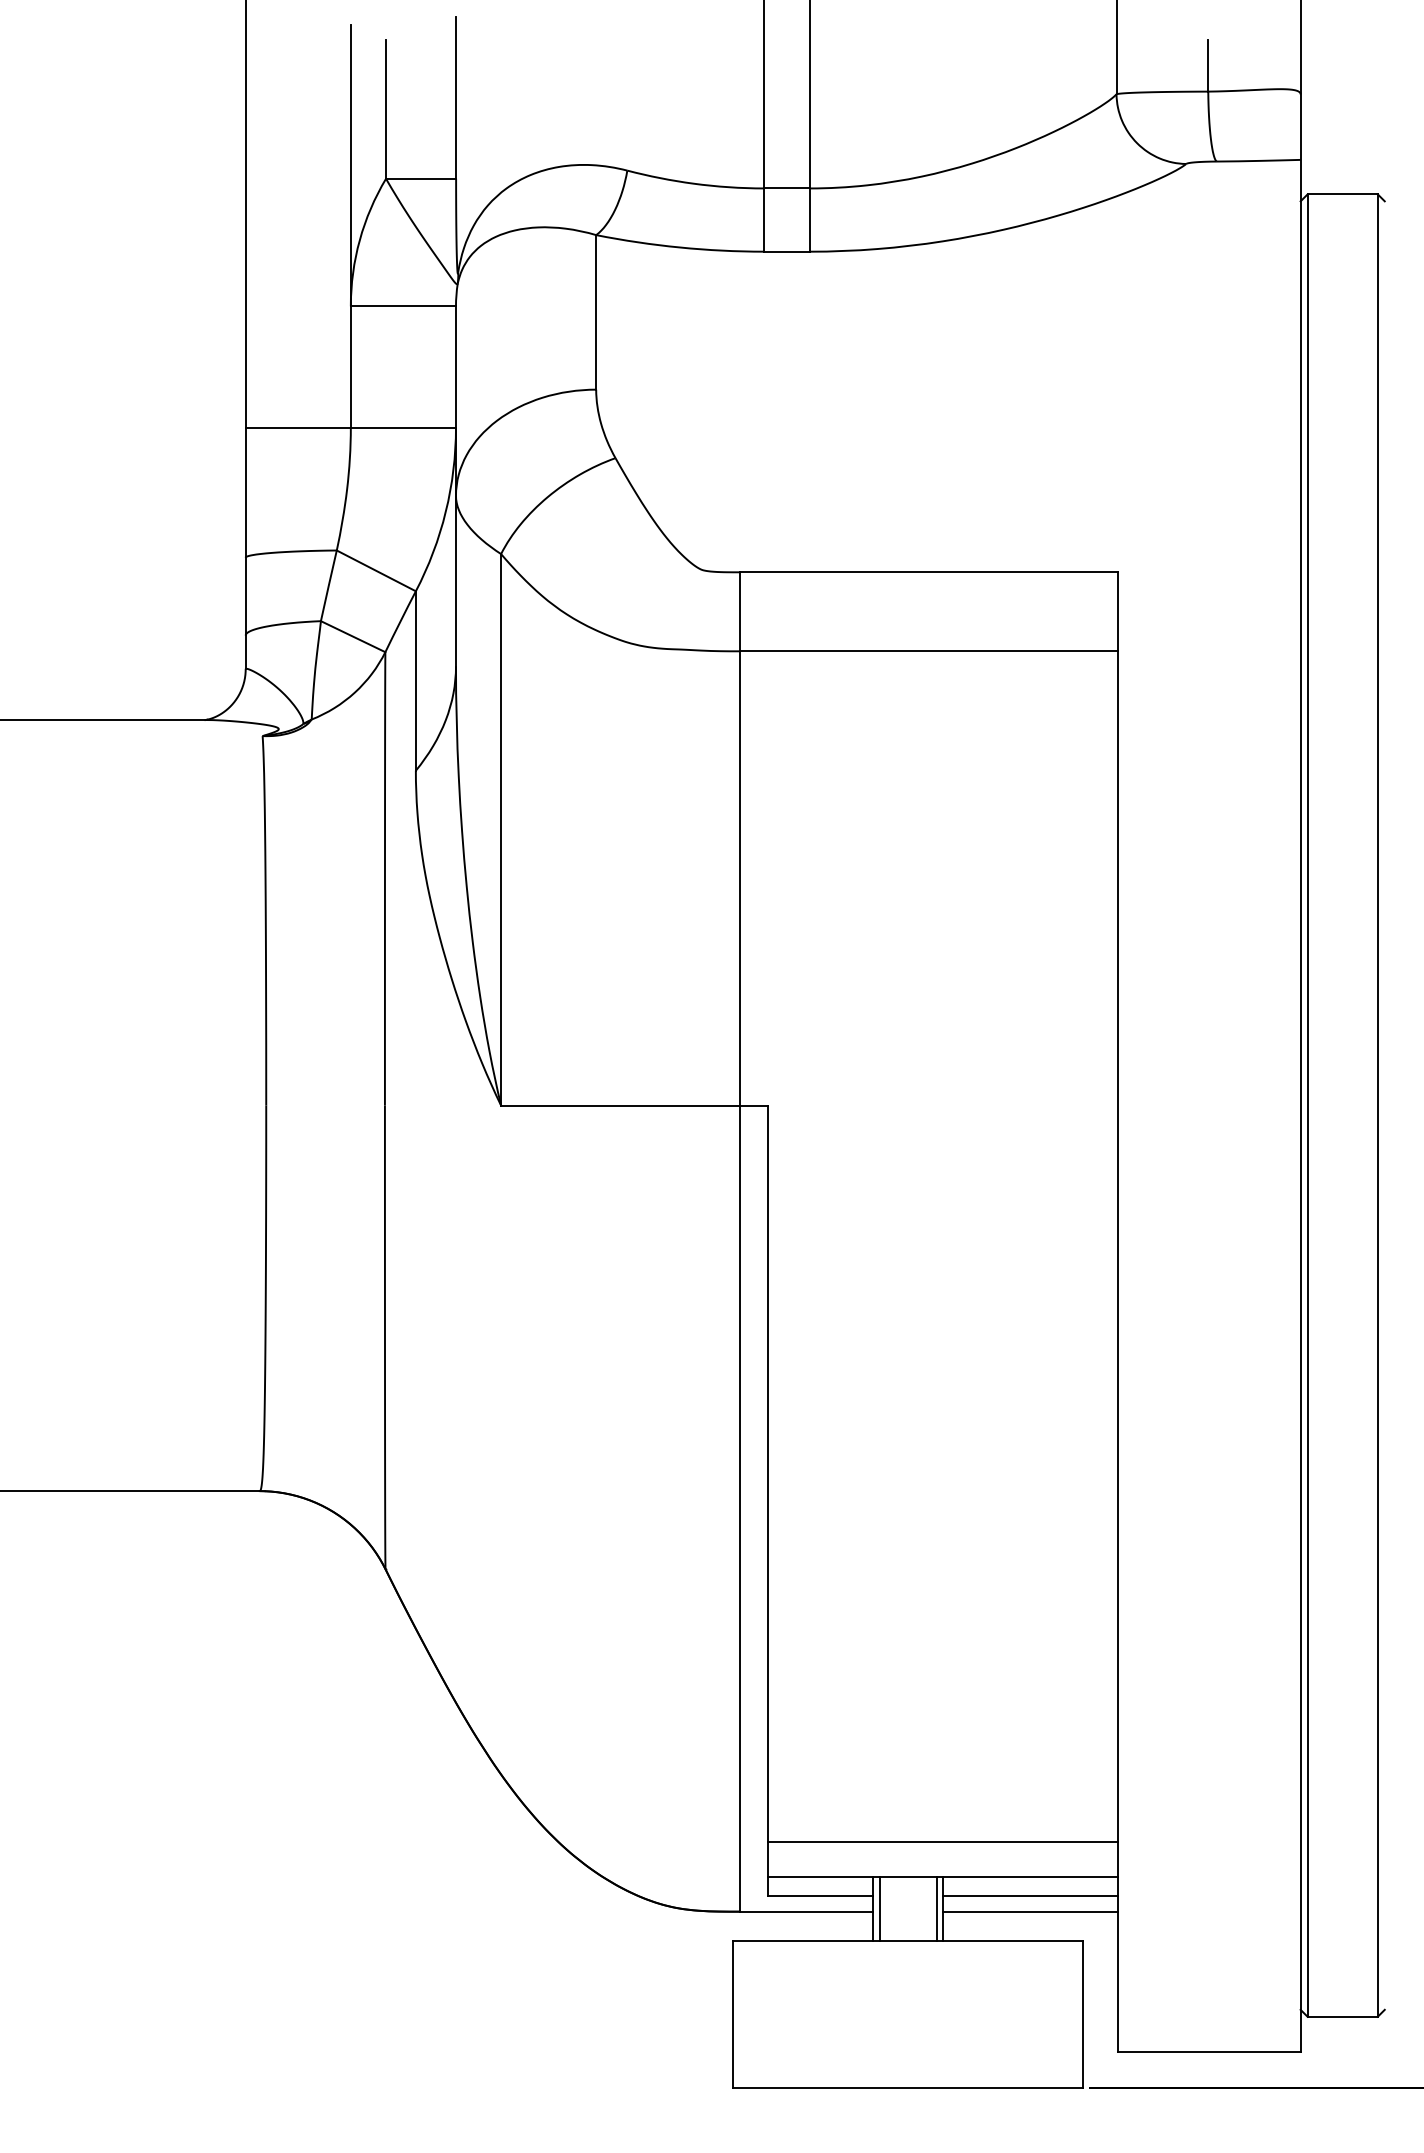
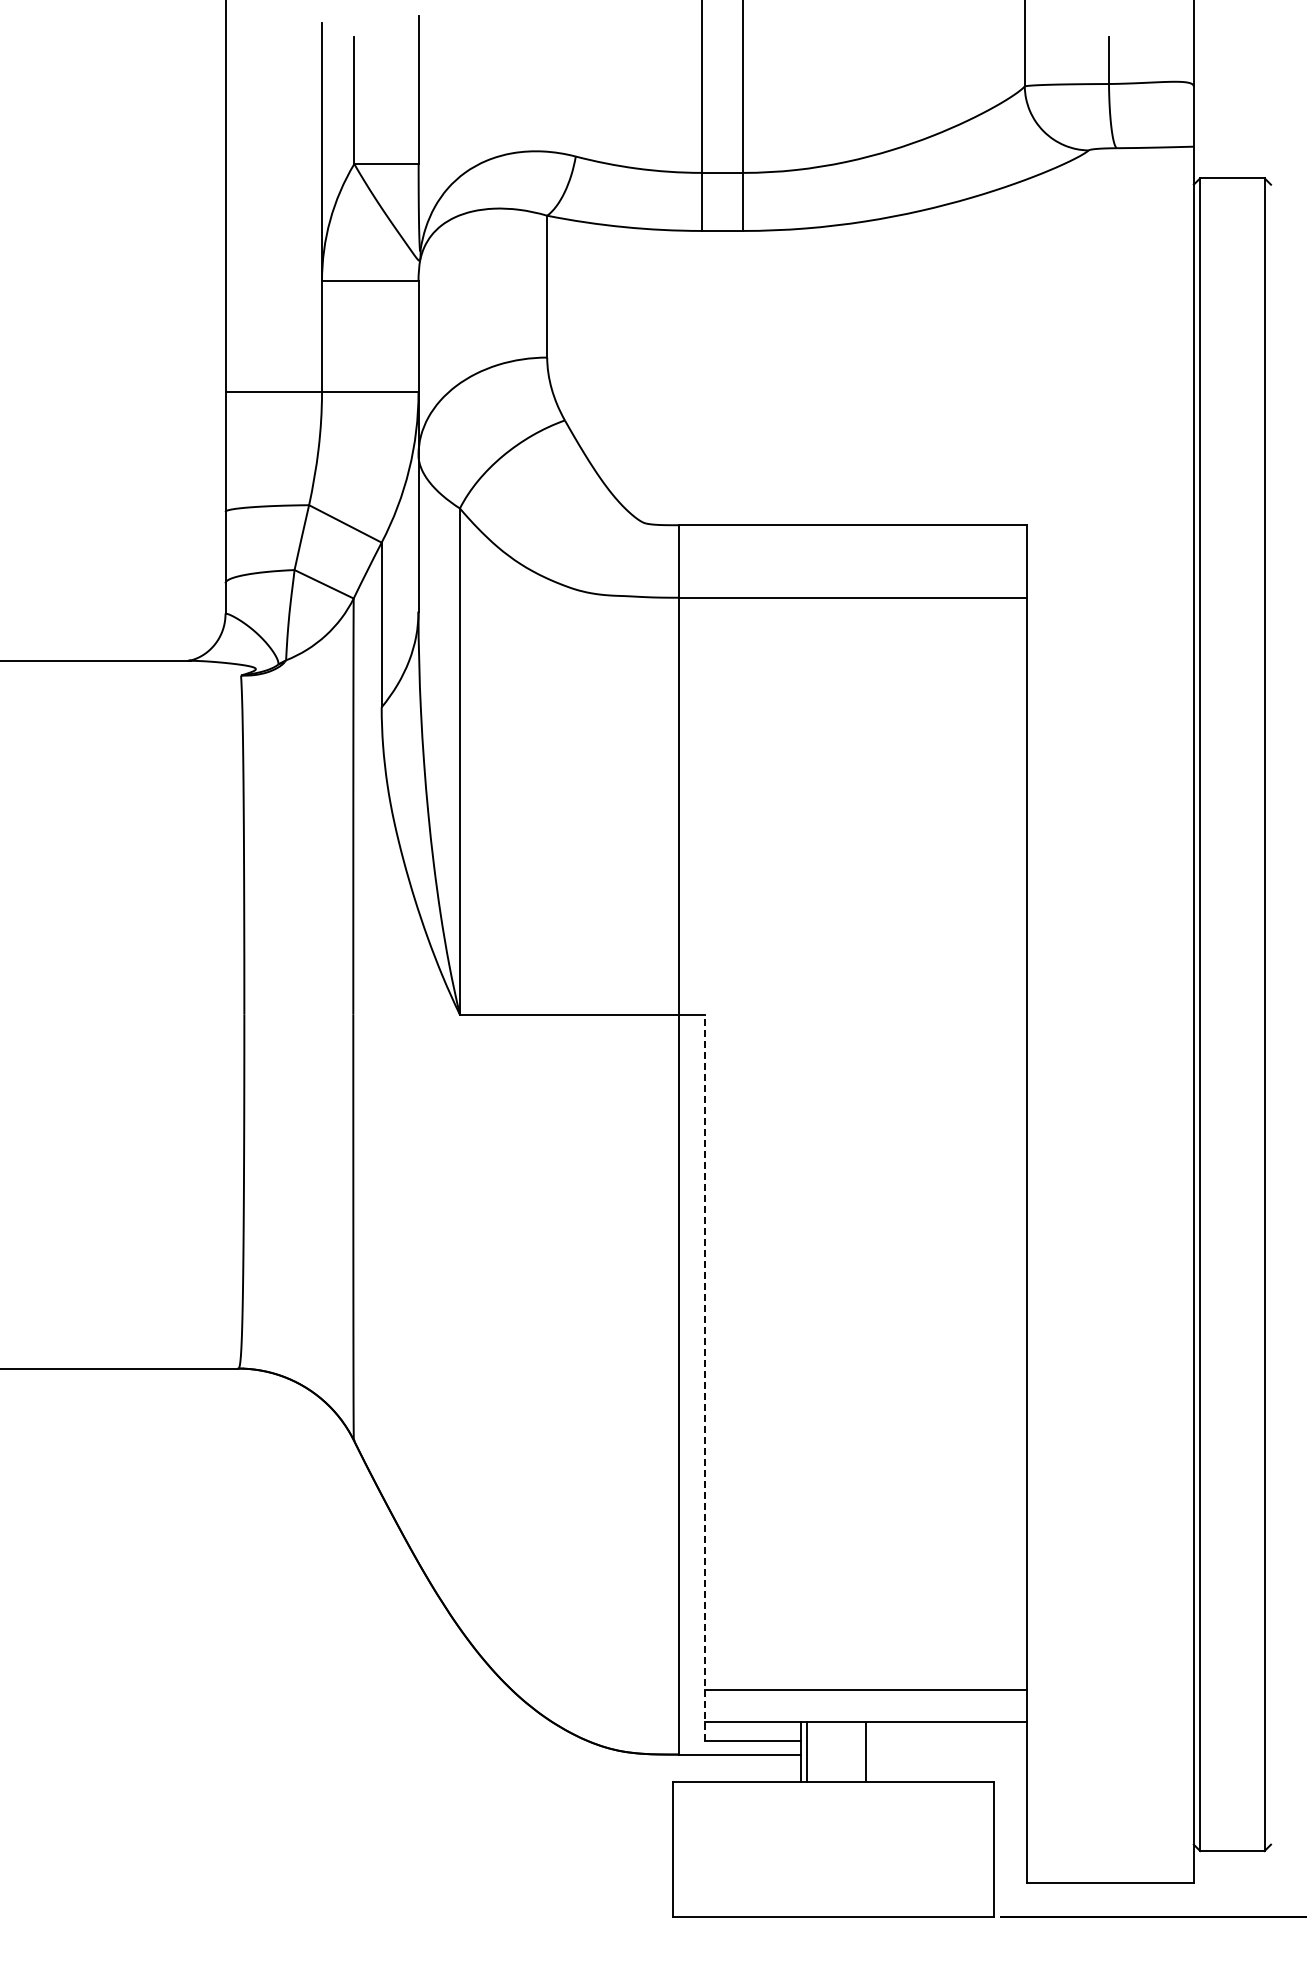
line: (767, 1500) -> (704, 1377), solid -> dashed
line: (1030, 1896) -> (945, 1740), removed
line: (936, 1908) -> (859, 1751), removed
line: (1030, 1911) -> (945, 1754), removed

